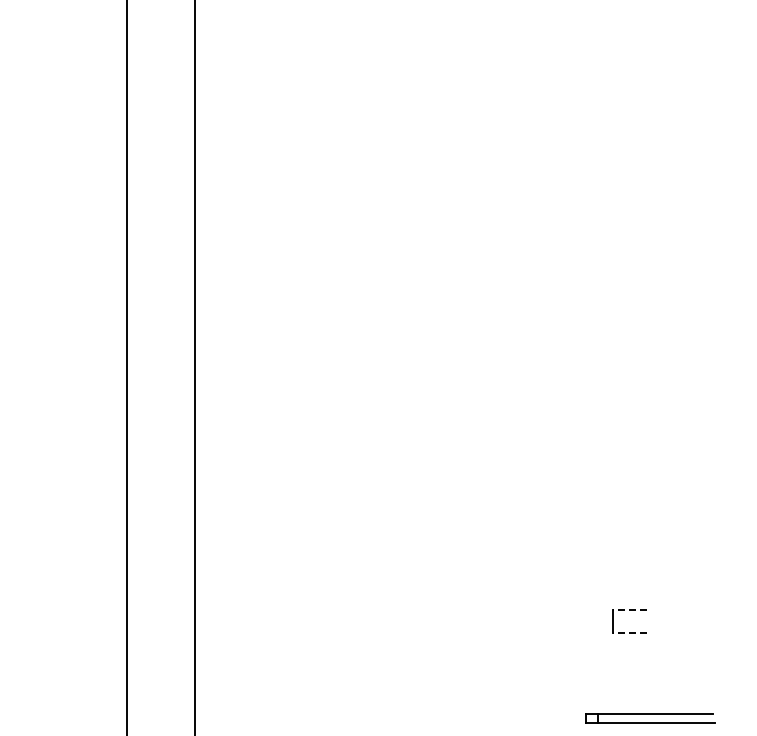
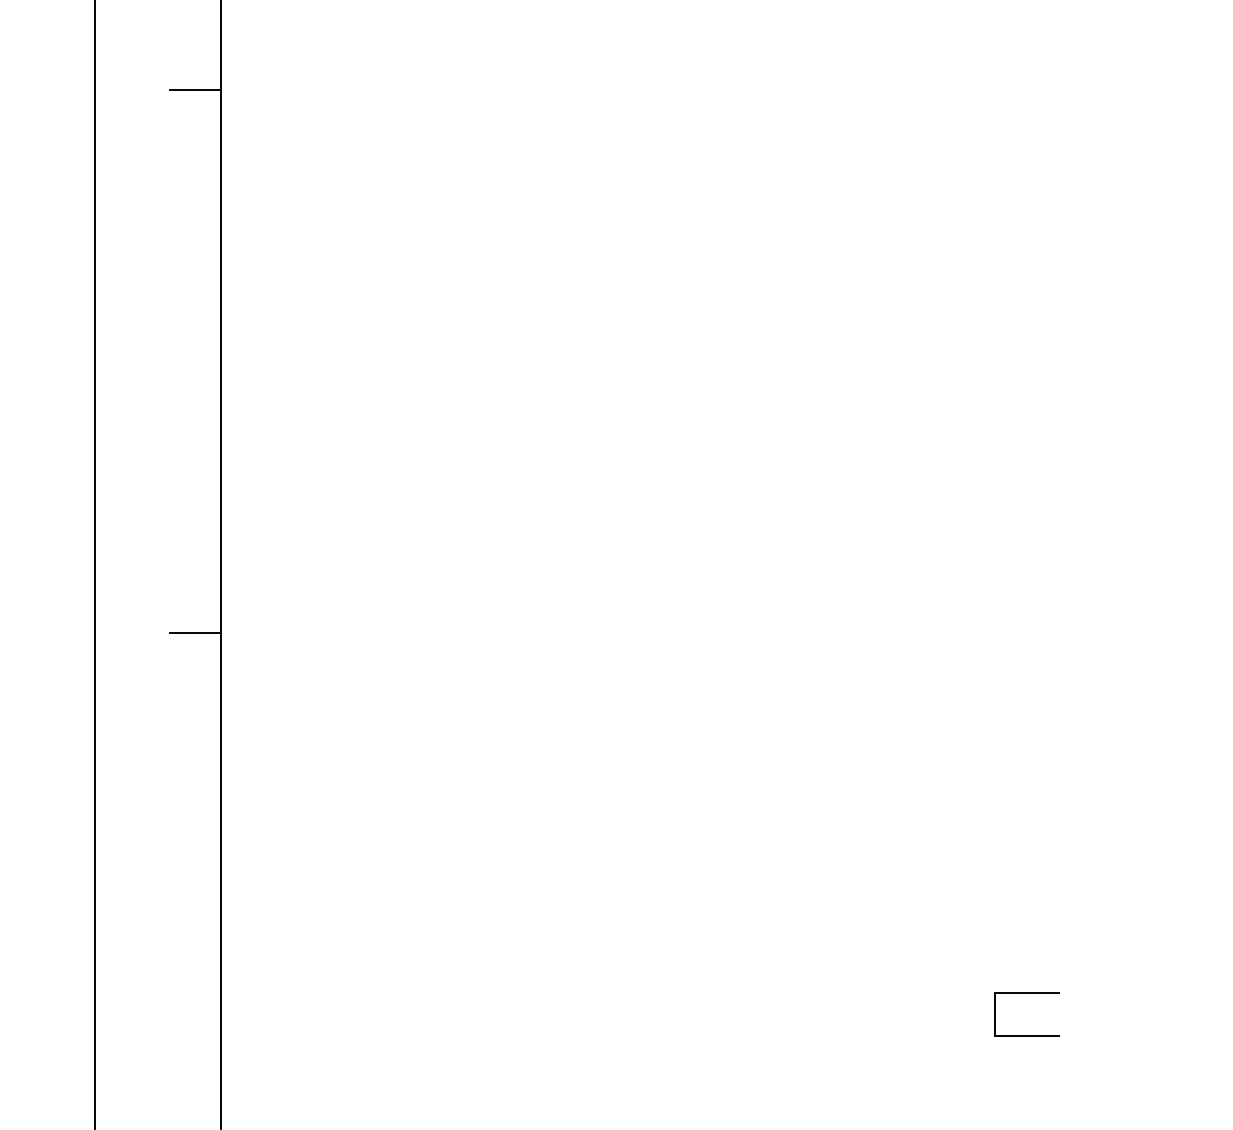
line: (180, 122) -> (194, 90), added
line: (180, 415) -> (194, 632), added
line: (629, 610) -> (1026, 993), dashed -> solid
line: (629, 633) -> (1026, 1036), dashed -> solid

